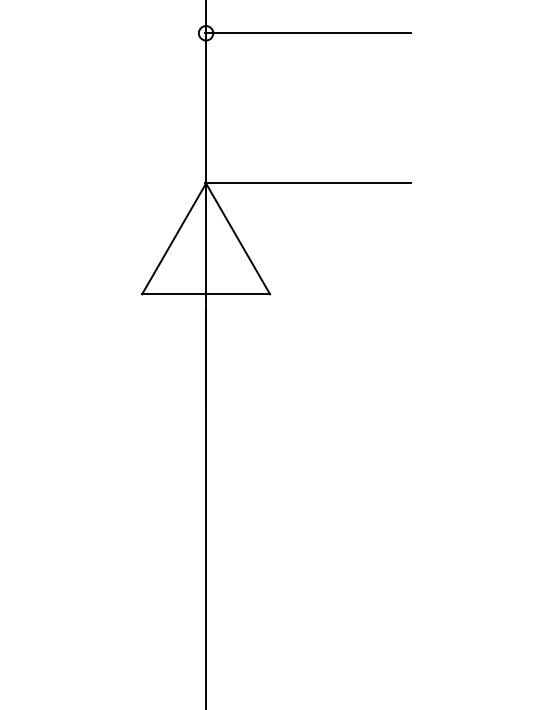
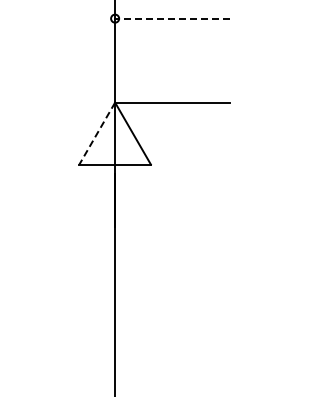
line: (306, 33) -> (171, 18), solid -> dashed
line: (174, 238) -> (97, 133), solid -> dashed

